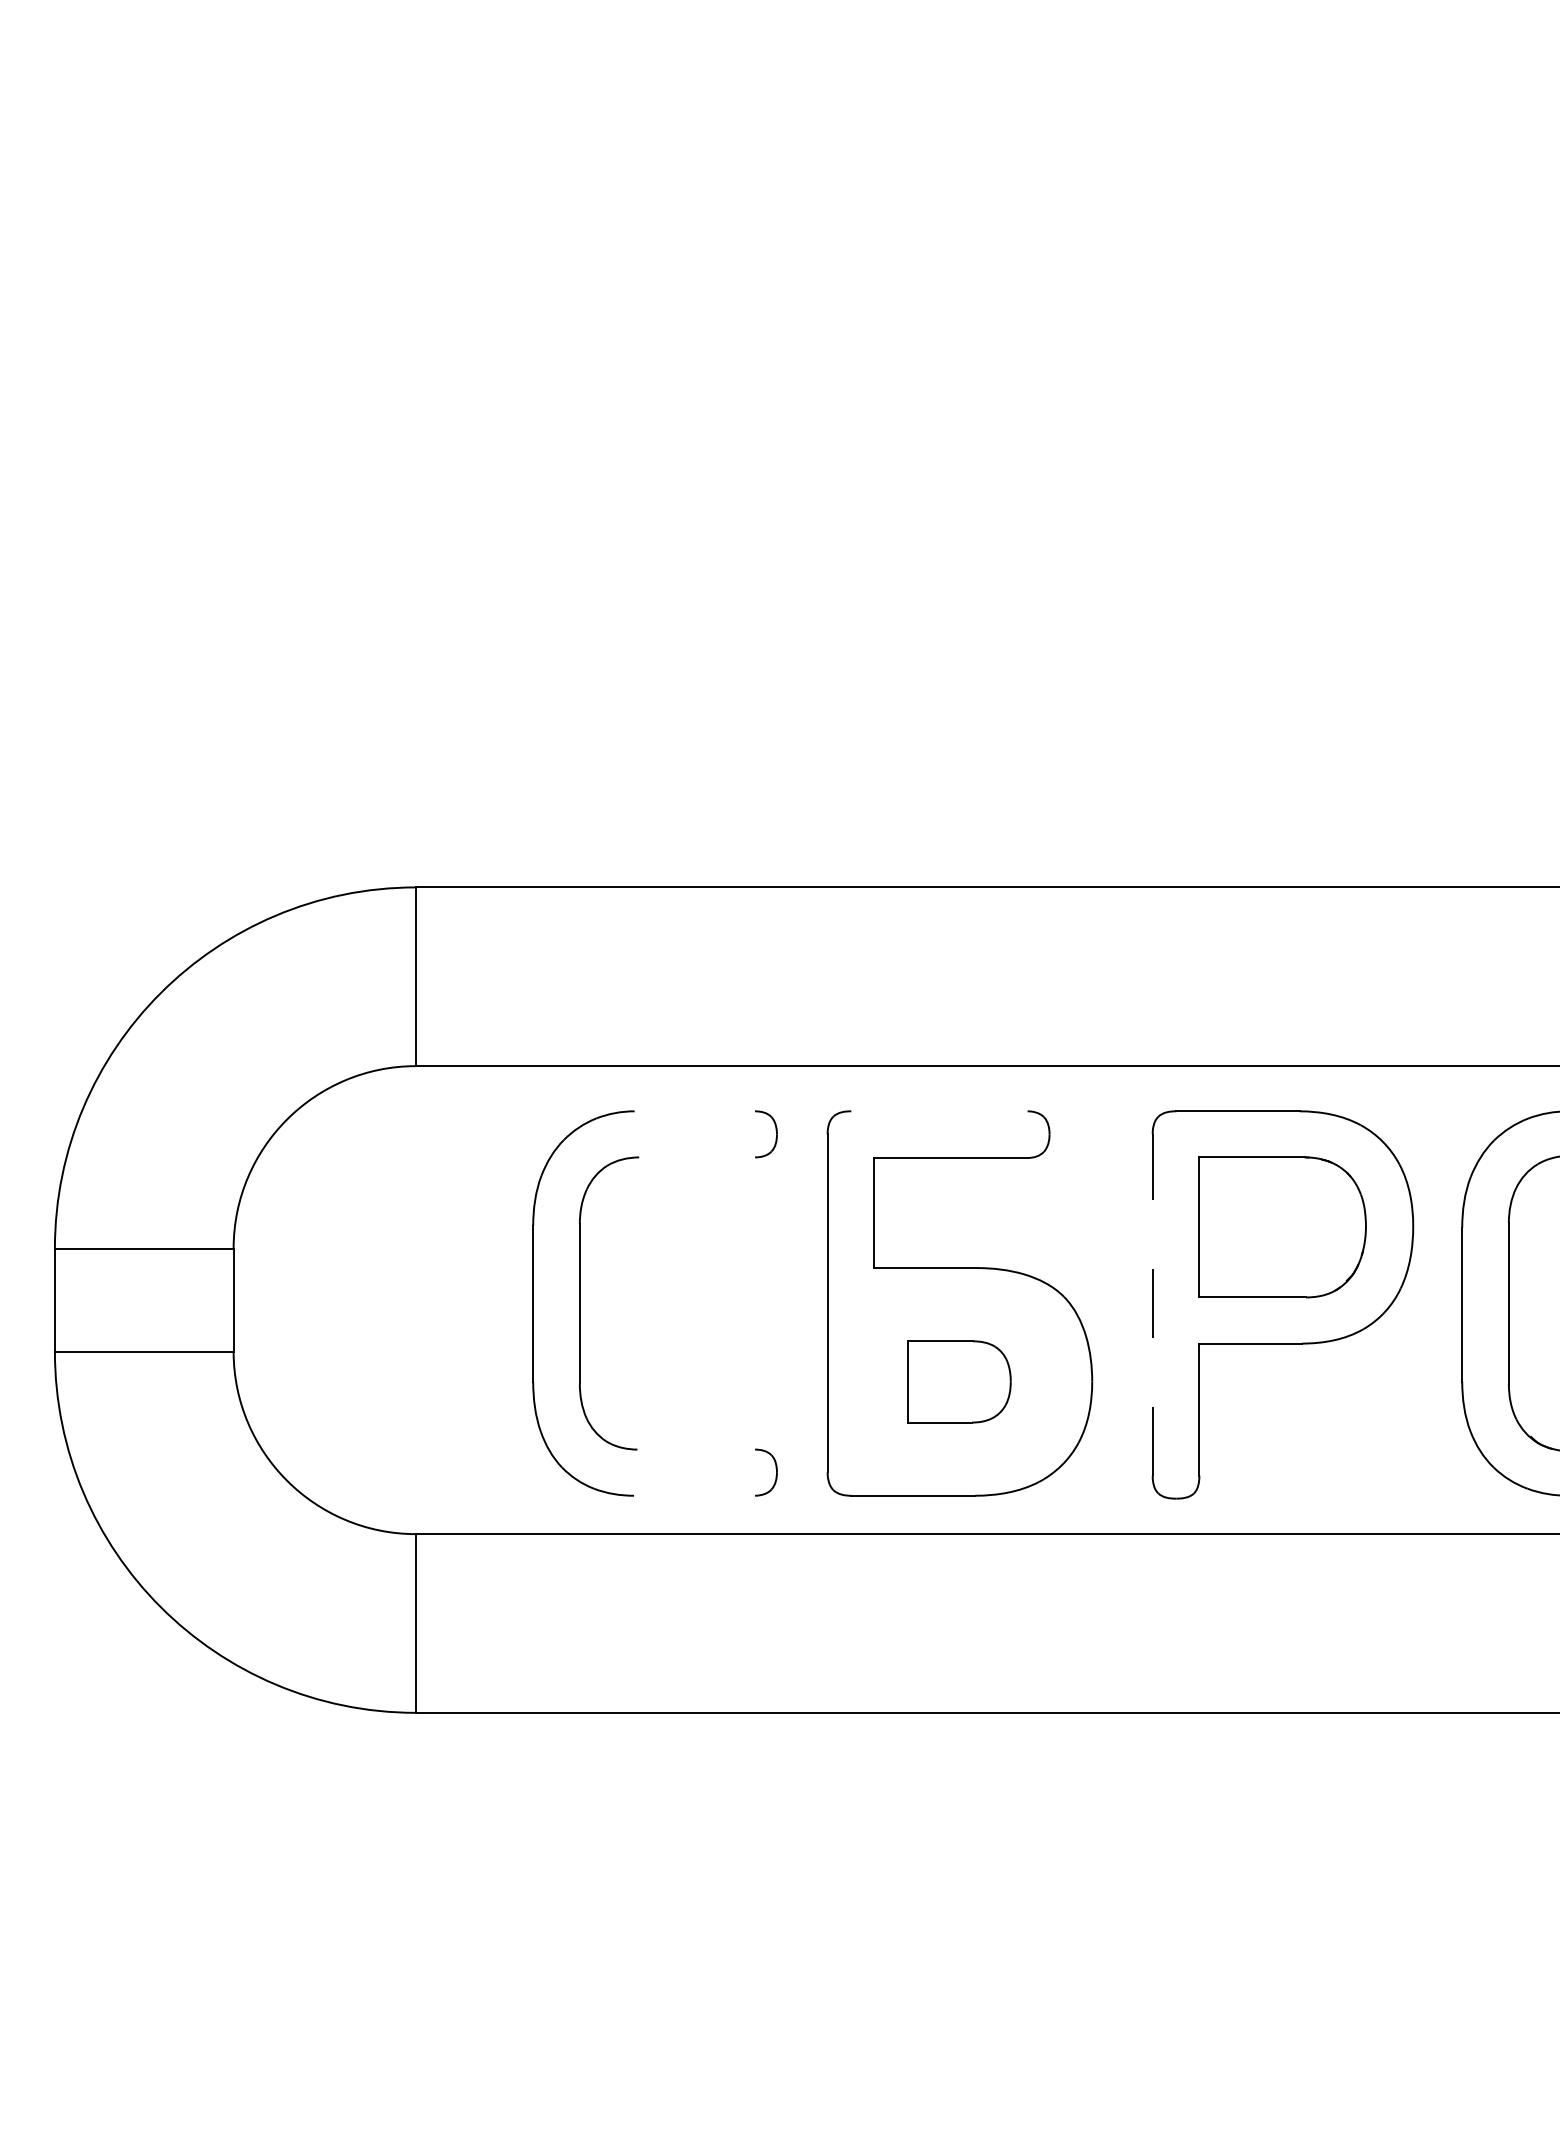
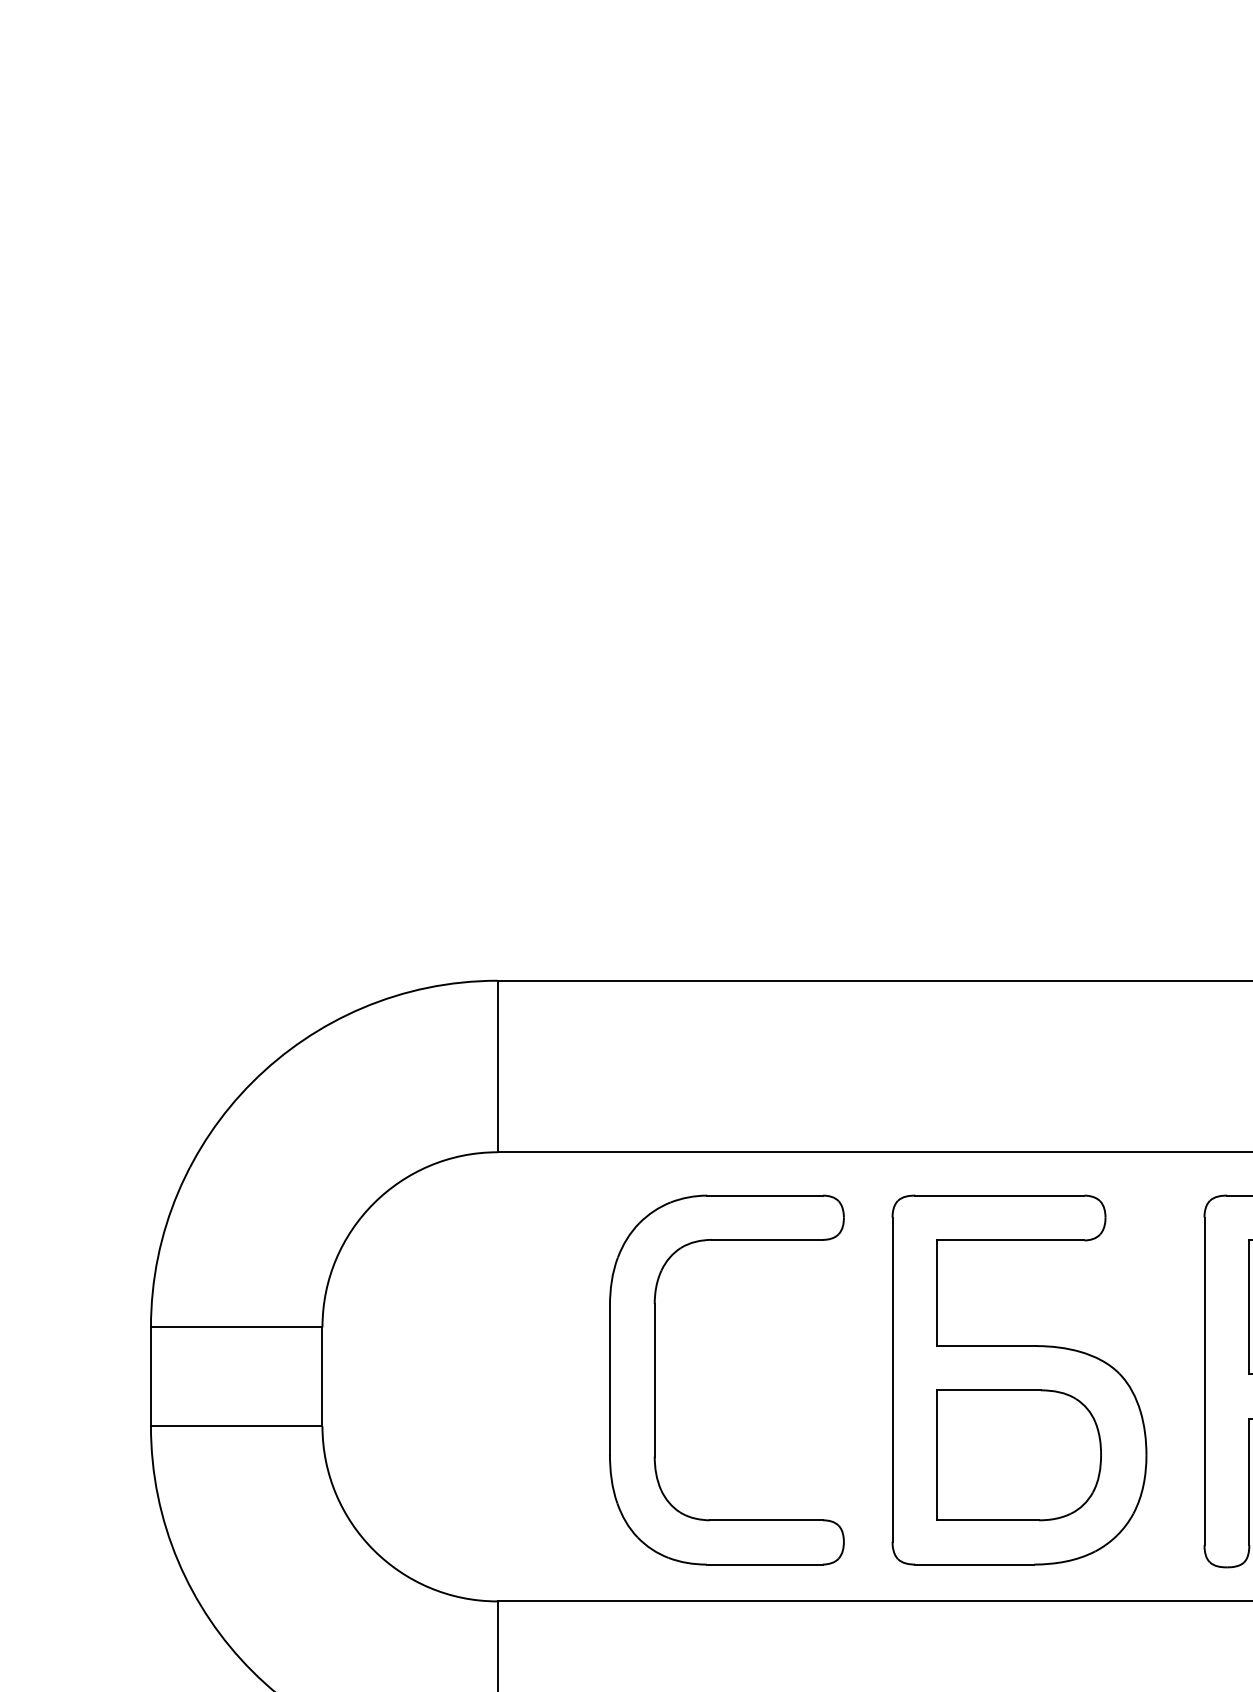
line: (694, 1111) -> (764, 1195), added
line: (939, 1111) -> (999, 1195), added
line: (697, 1157) -> (767, 1239), added
line: (1152, 1304) -> (1204, 1381), dashed -> solid
part: (959, 1381) -> (1019, 1454), size x1.67
line: (696, 1449) -> (766, 1520), added
line: (694, 1495) -> (764, 1564), added

